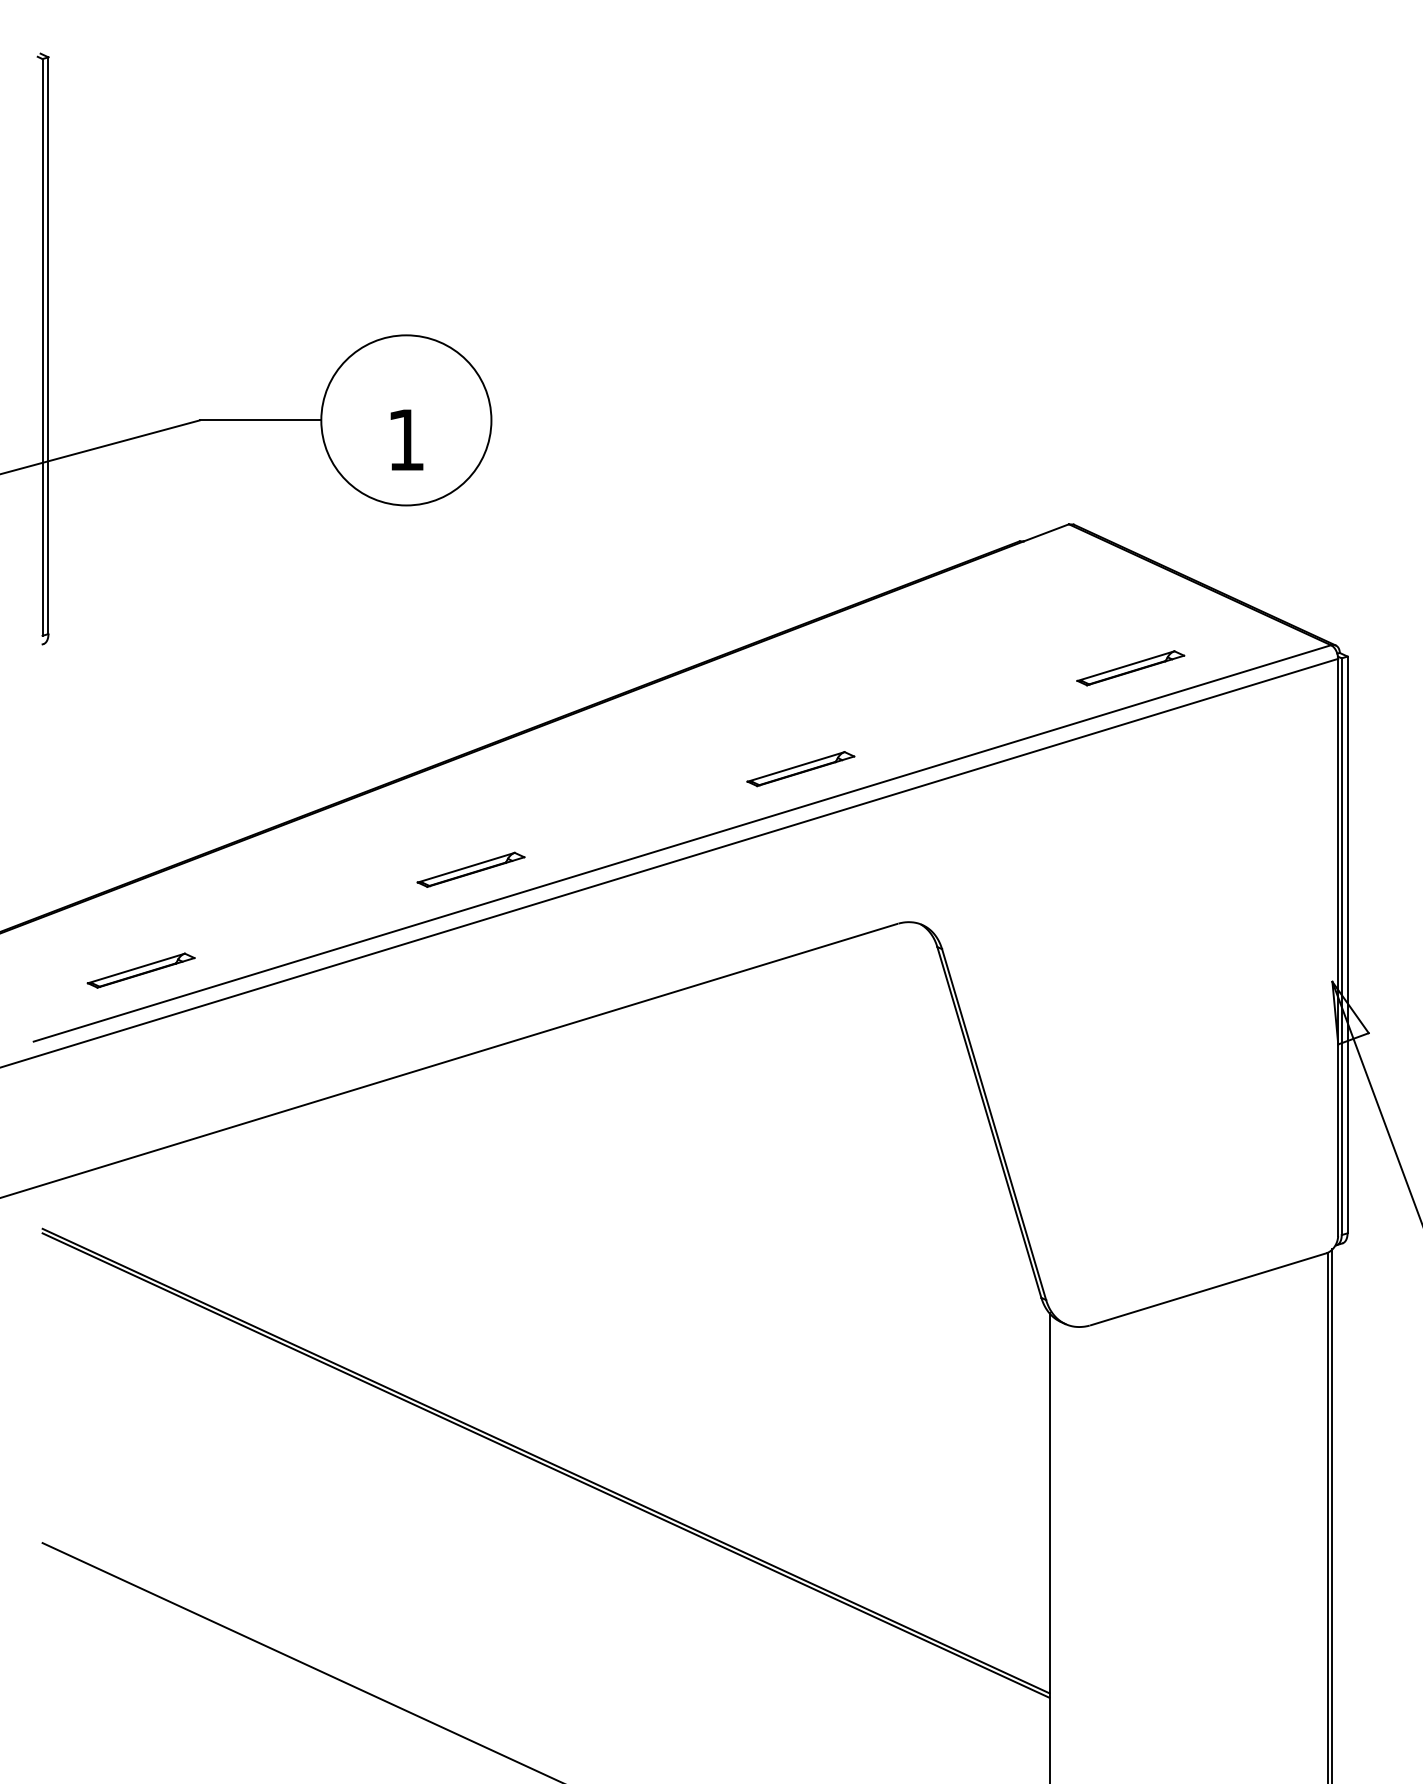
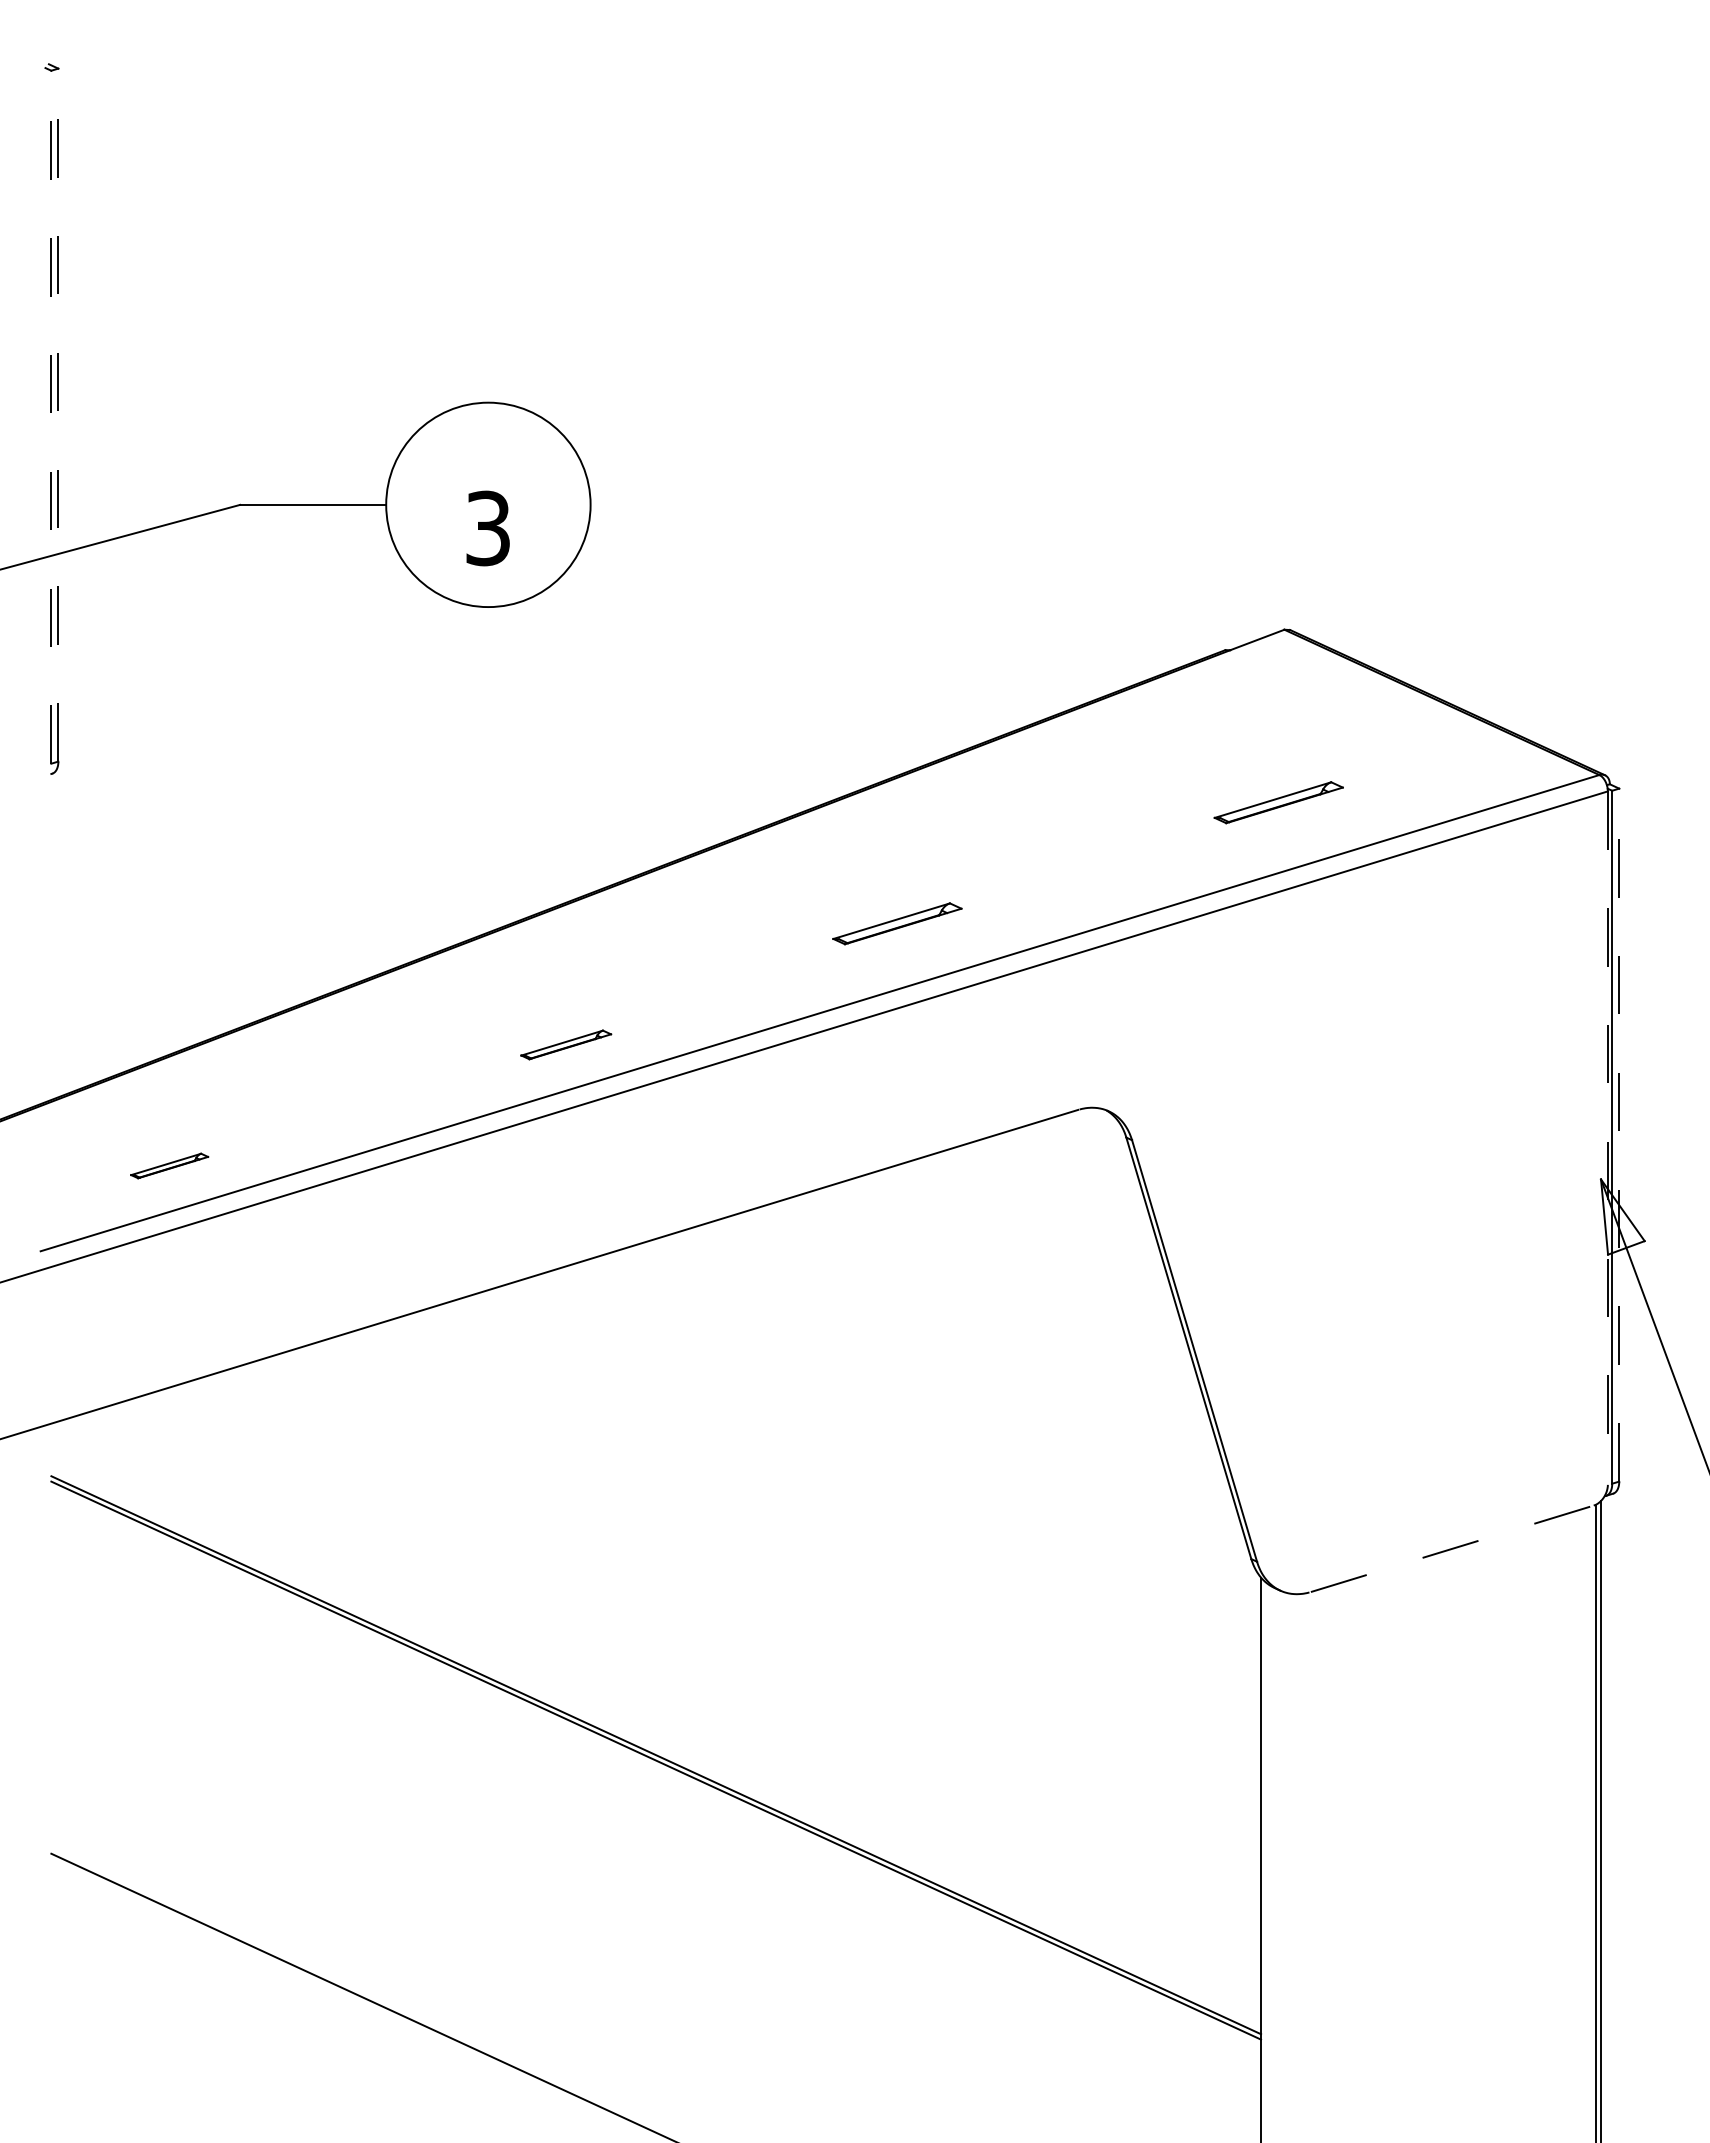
line: (48, 345) -> (58, 414), solid -> dashed
line: (42, 346) -> (51, 416), solid -> dashed
text: (405, 440) -> (487, 528), 1 -> 3
part: (1130, 668) -> (1278, 802), moved
part: (800, 768) -> (897, 923), moved
part: (471, 869) -> (566, 1044), size x0.7
line: (1347, 944) -> (1619, 1134), solid -> dashed
line: (1337, 947) -> (1607, 1138), solid -> dashed
part: (140, 970) -> (169, 1165), size x0.6
line: (1208, 1289) -> (1452, 1548), solid -> dashed

